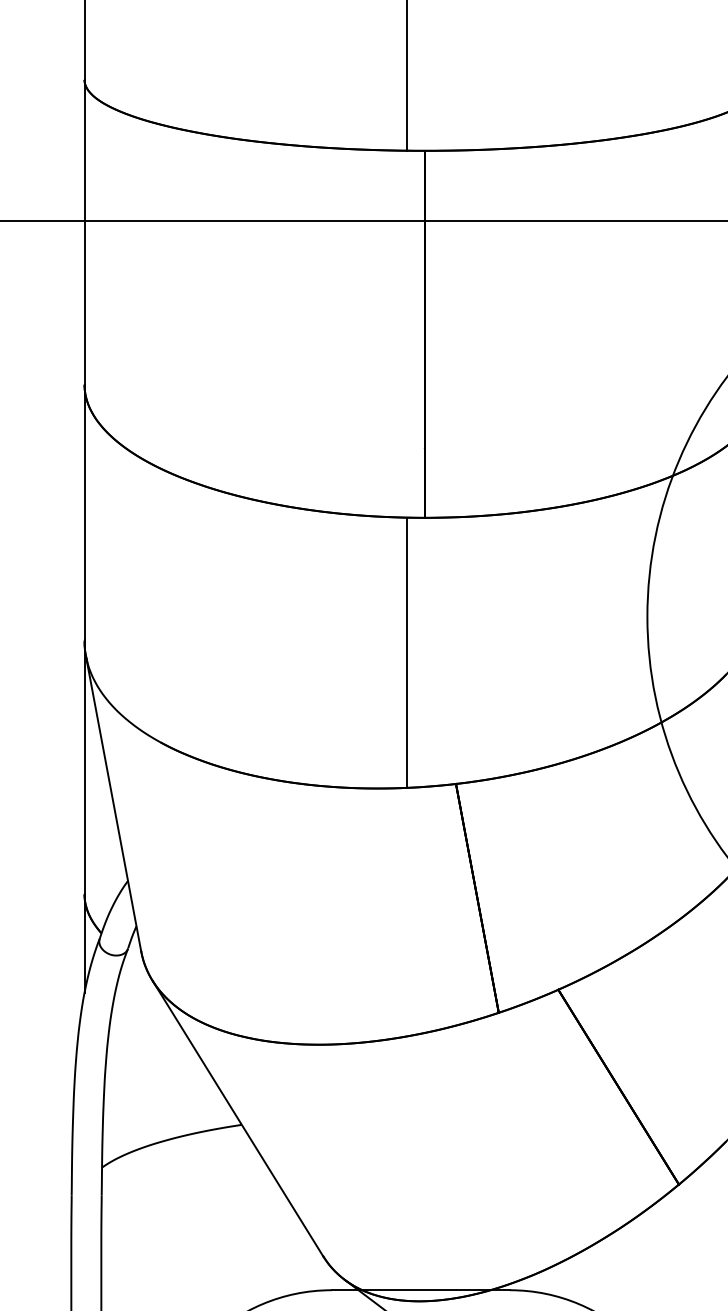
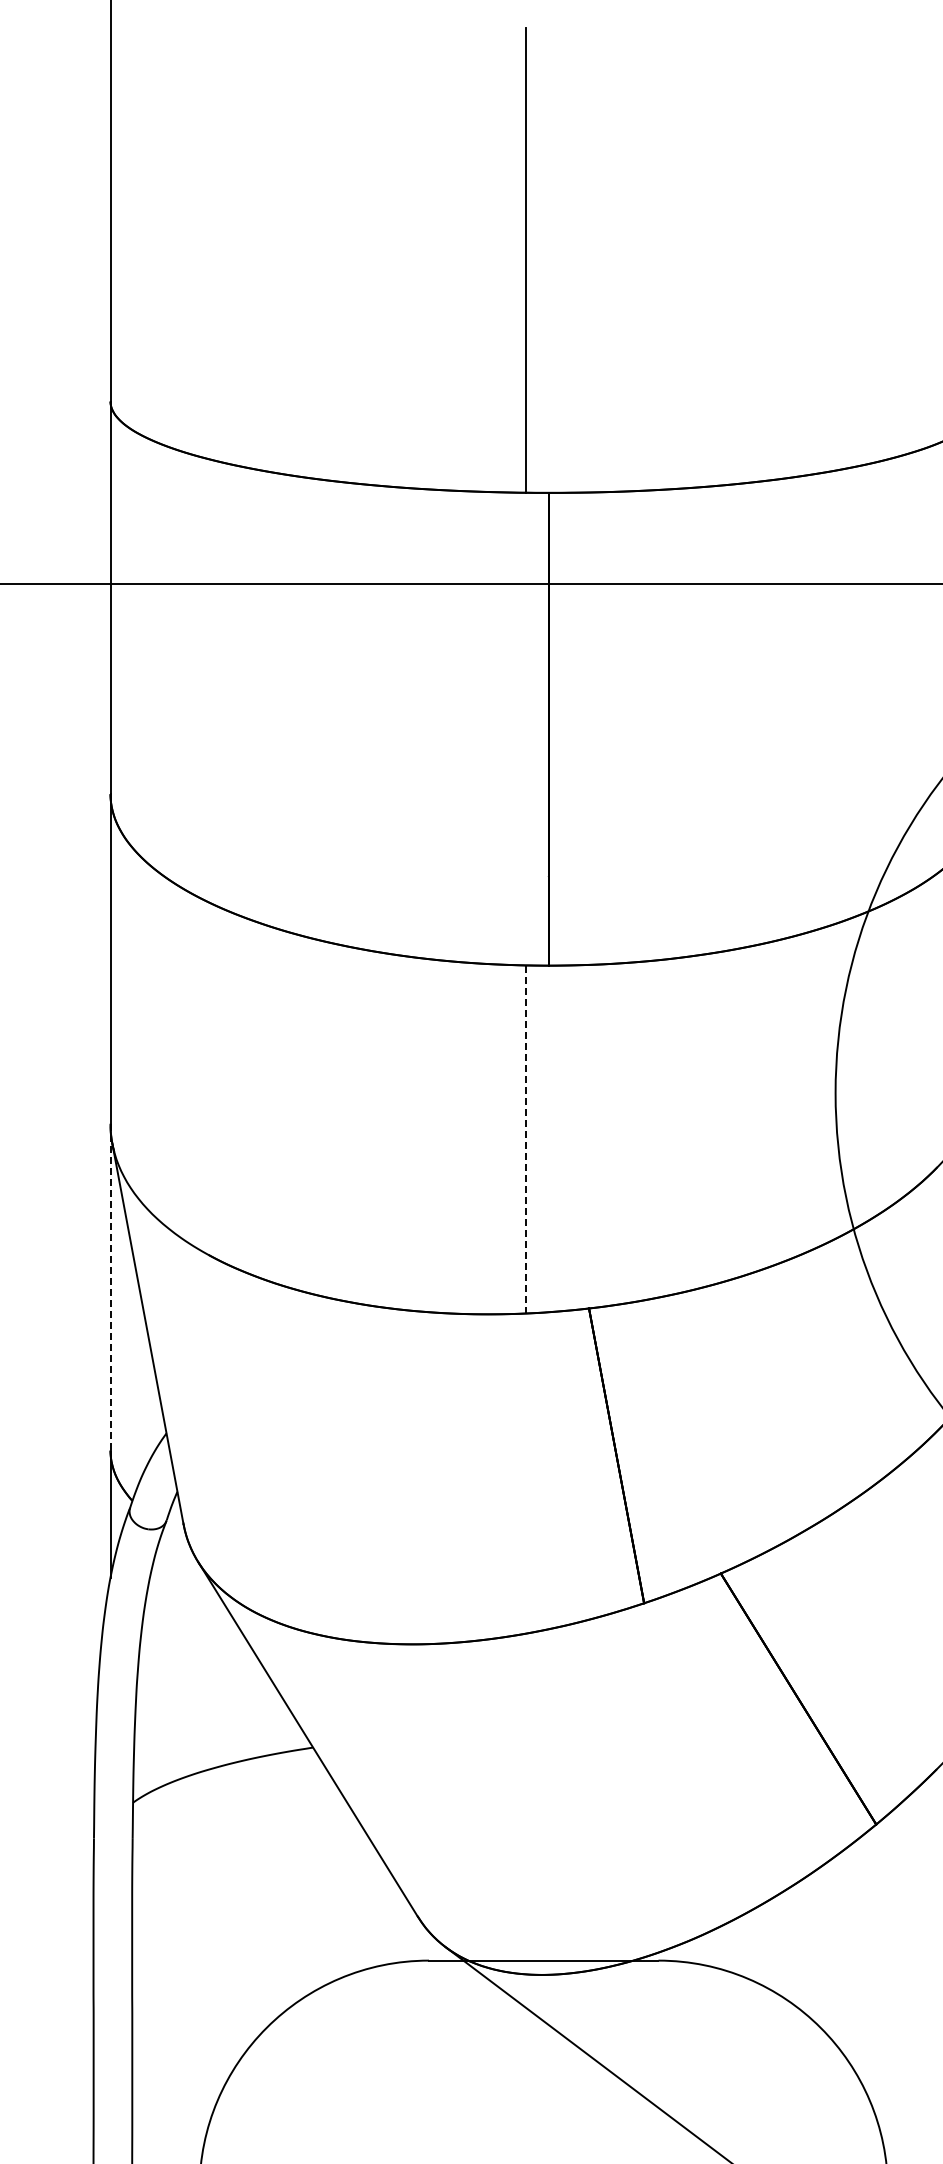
line: (406, 652) -> (525, 1139), solid -> dashed
line: (84, 767) -> (110, 1287), solid -> dashed

